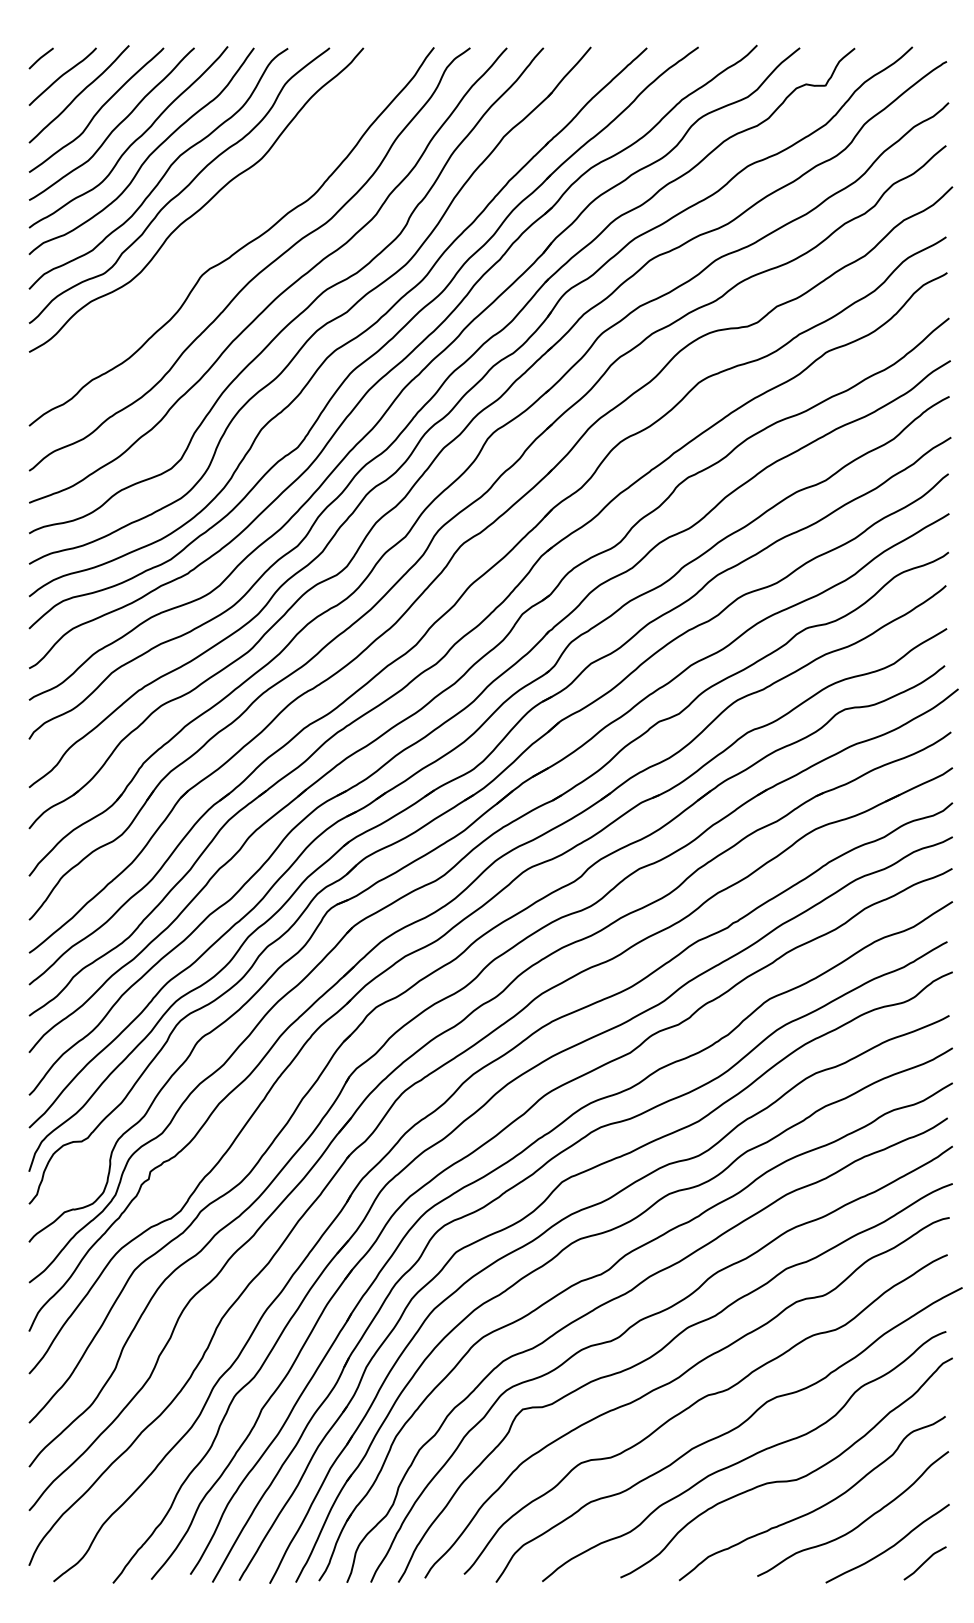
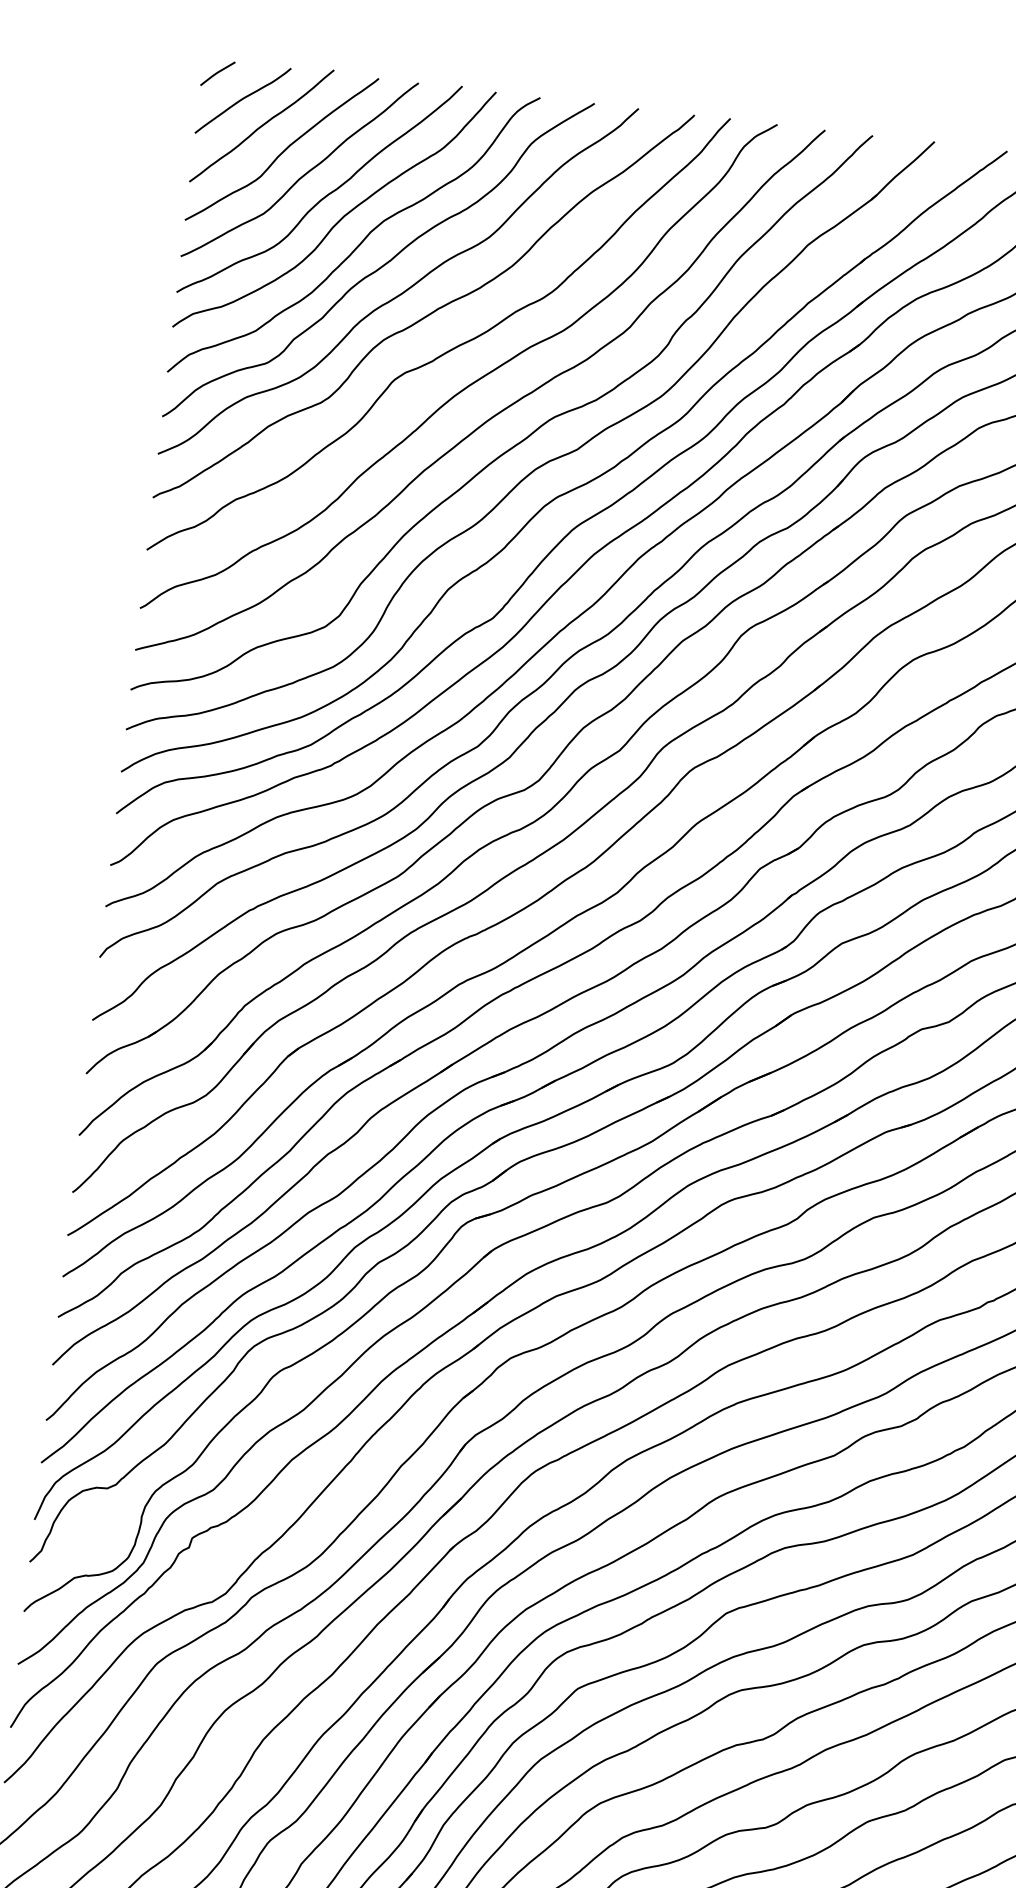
curve: (222, 221) -> (429, 313), added

